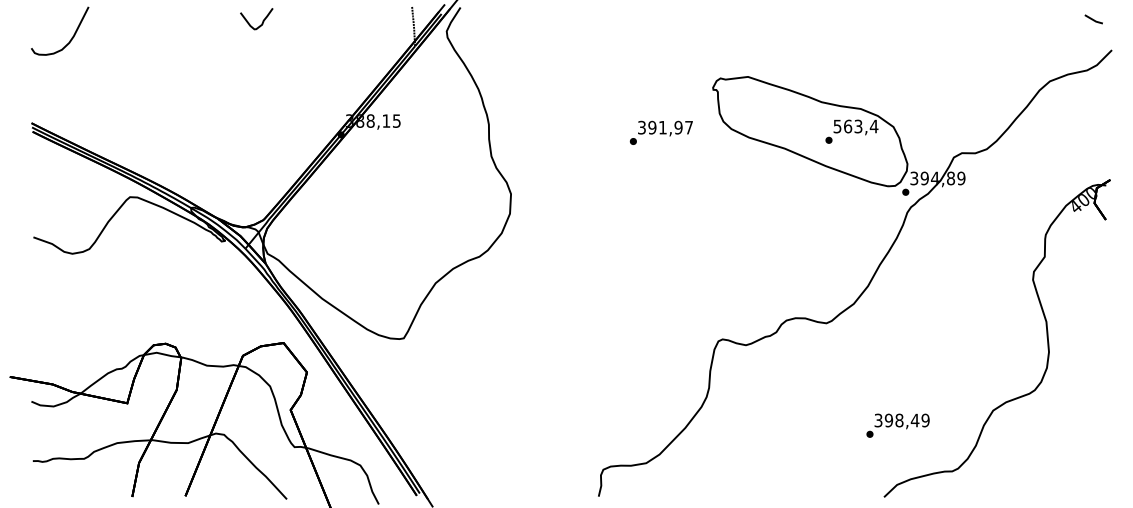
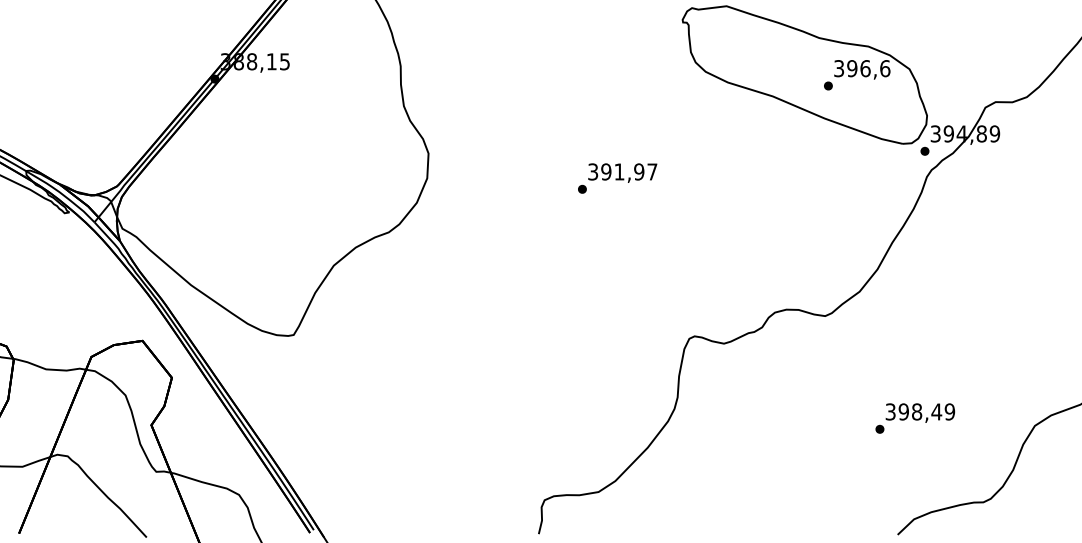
text: (856, 126) -> (862, 68), 563,4 -> 396,6
text: (660, 132) -> (616, 177), moved
text: (897, 425) -> (914, 418), moved

